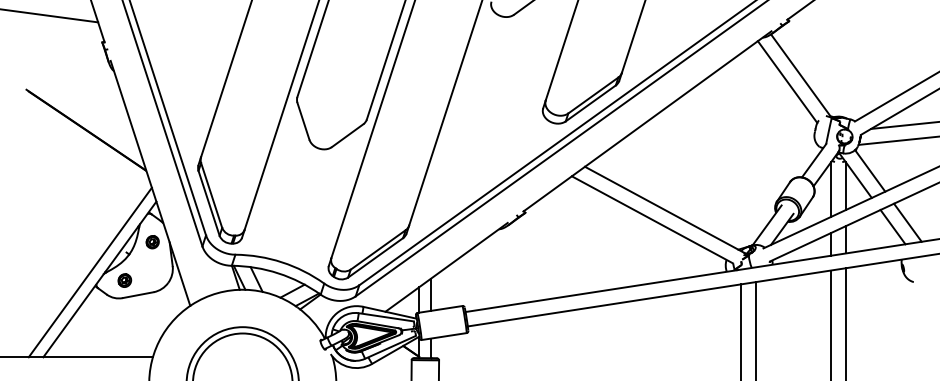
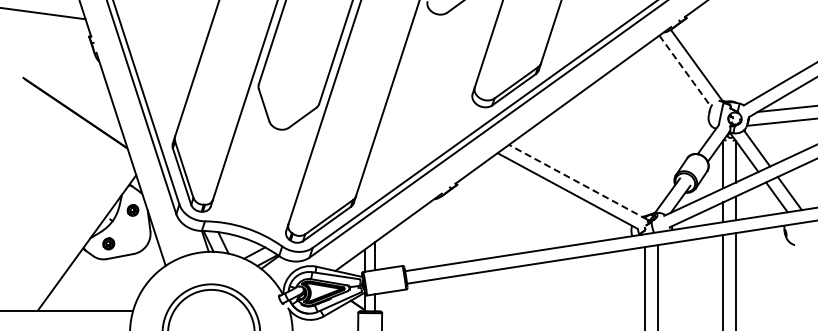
line: (787, 82) -> (685, 71), solid -> dashed
line: (664, 210) -> (578, 182), solid -> dashed
line: (89, 272) -> (78, 236), removed

